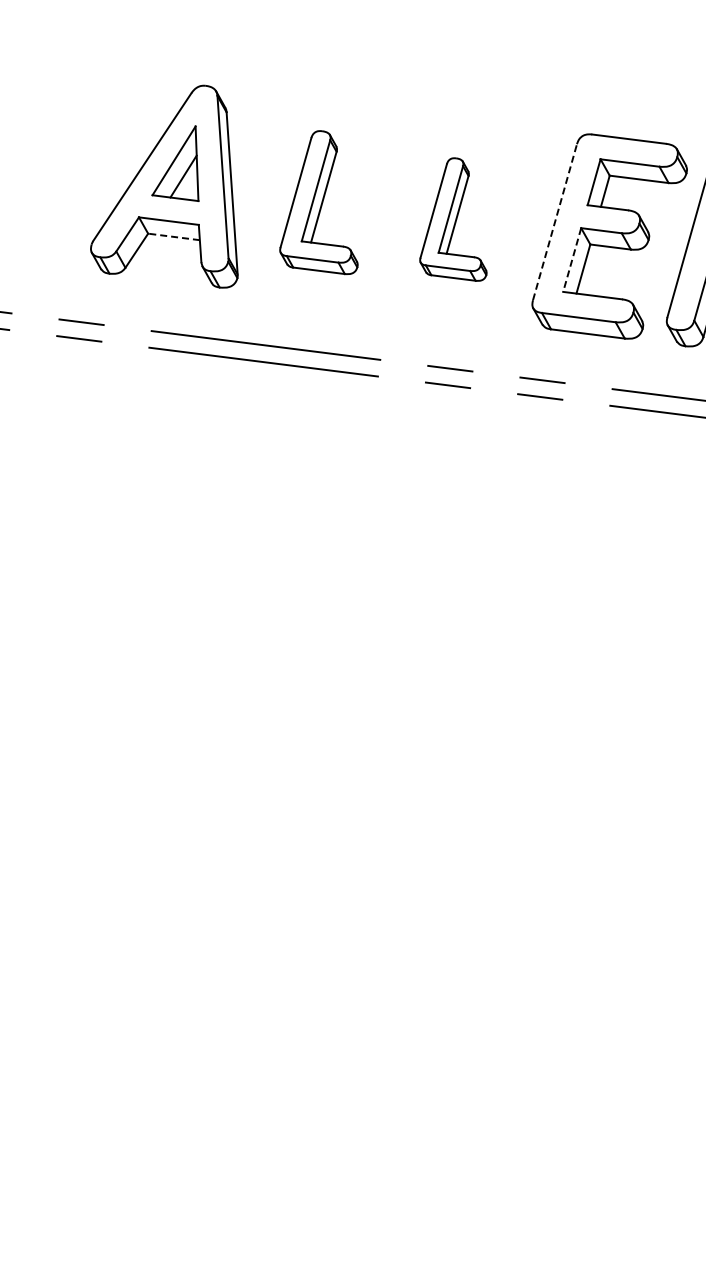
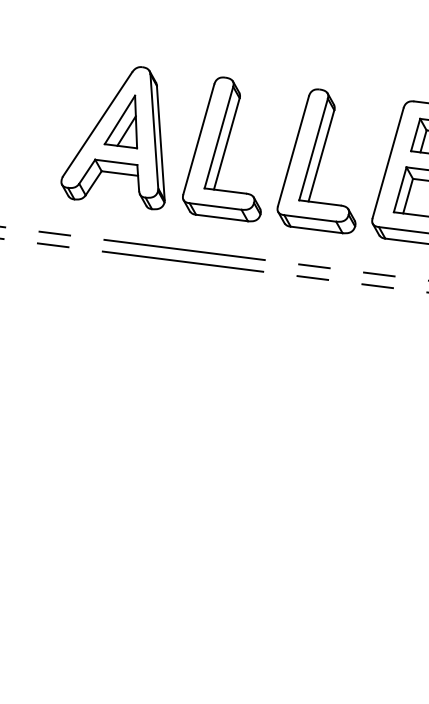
part: (318, 202) -> (221, 149), size x1.43
part: (453, 219) -> (316, 161), size x1.67
line: (555, 221) -> (388, 162), dashed -> solid
line: (173, 236) -> (119, 173), dashed -> solid
line: (572, 260) -> (400, 190), dashed -> solid

